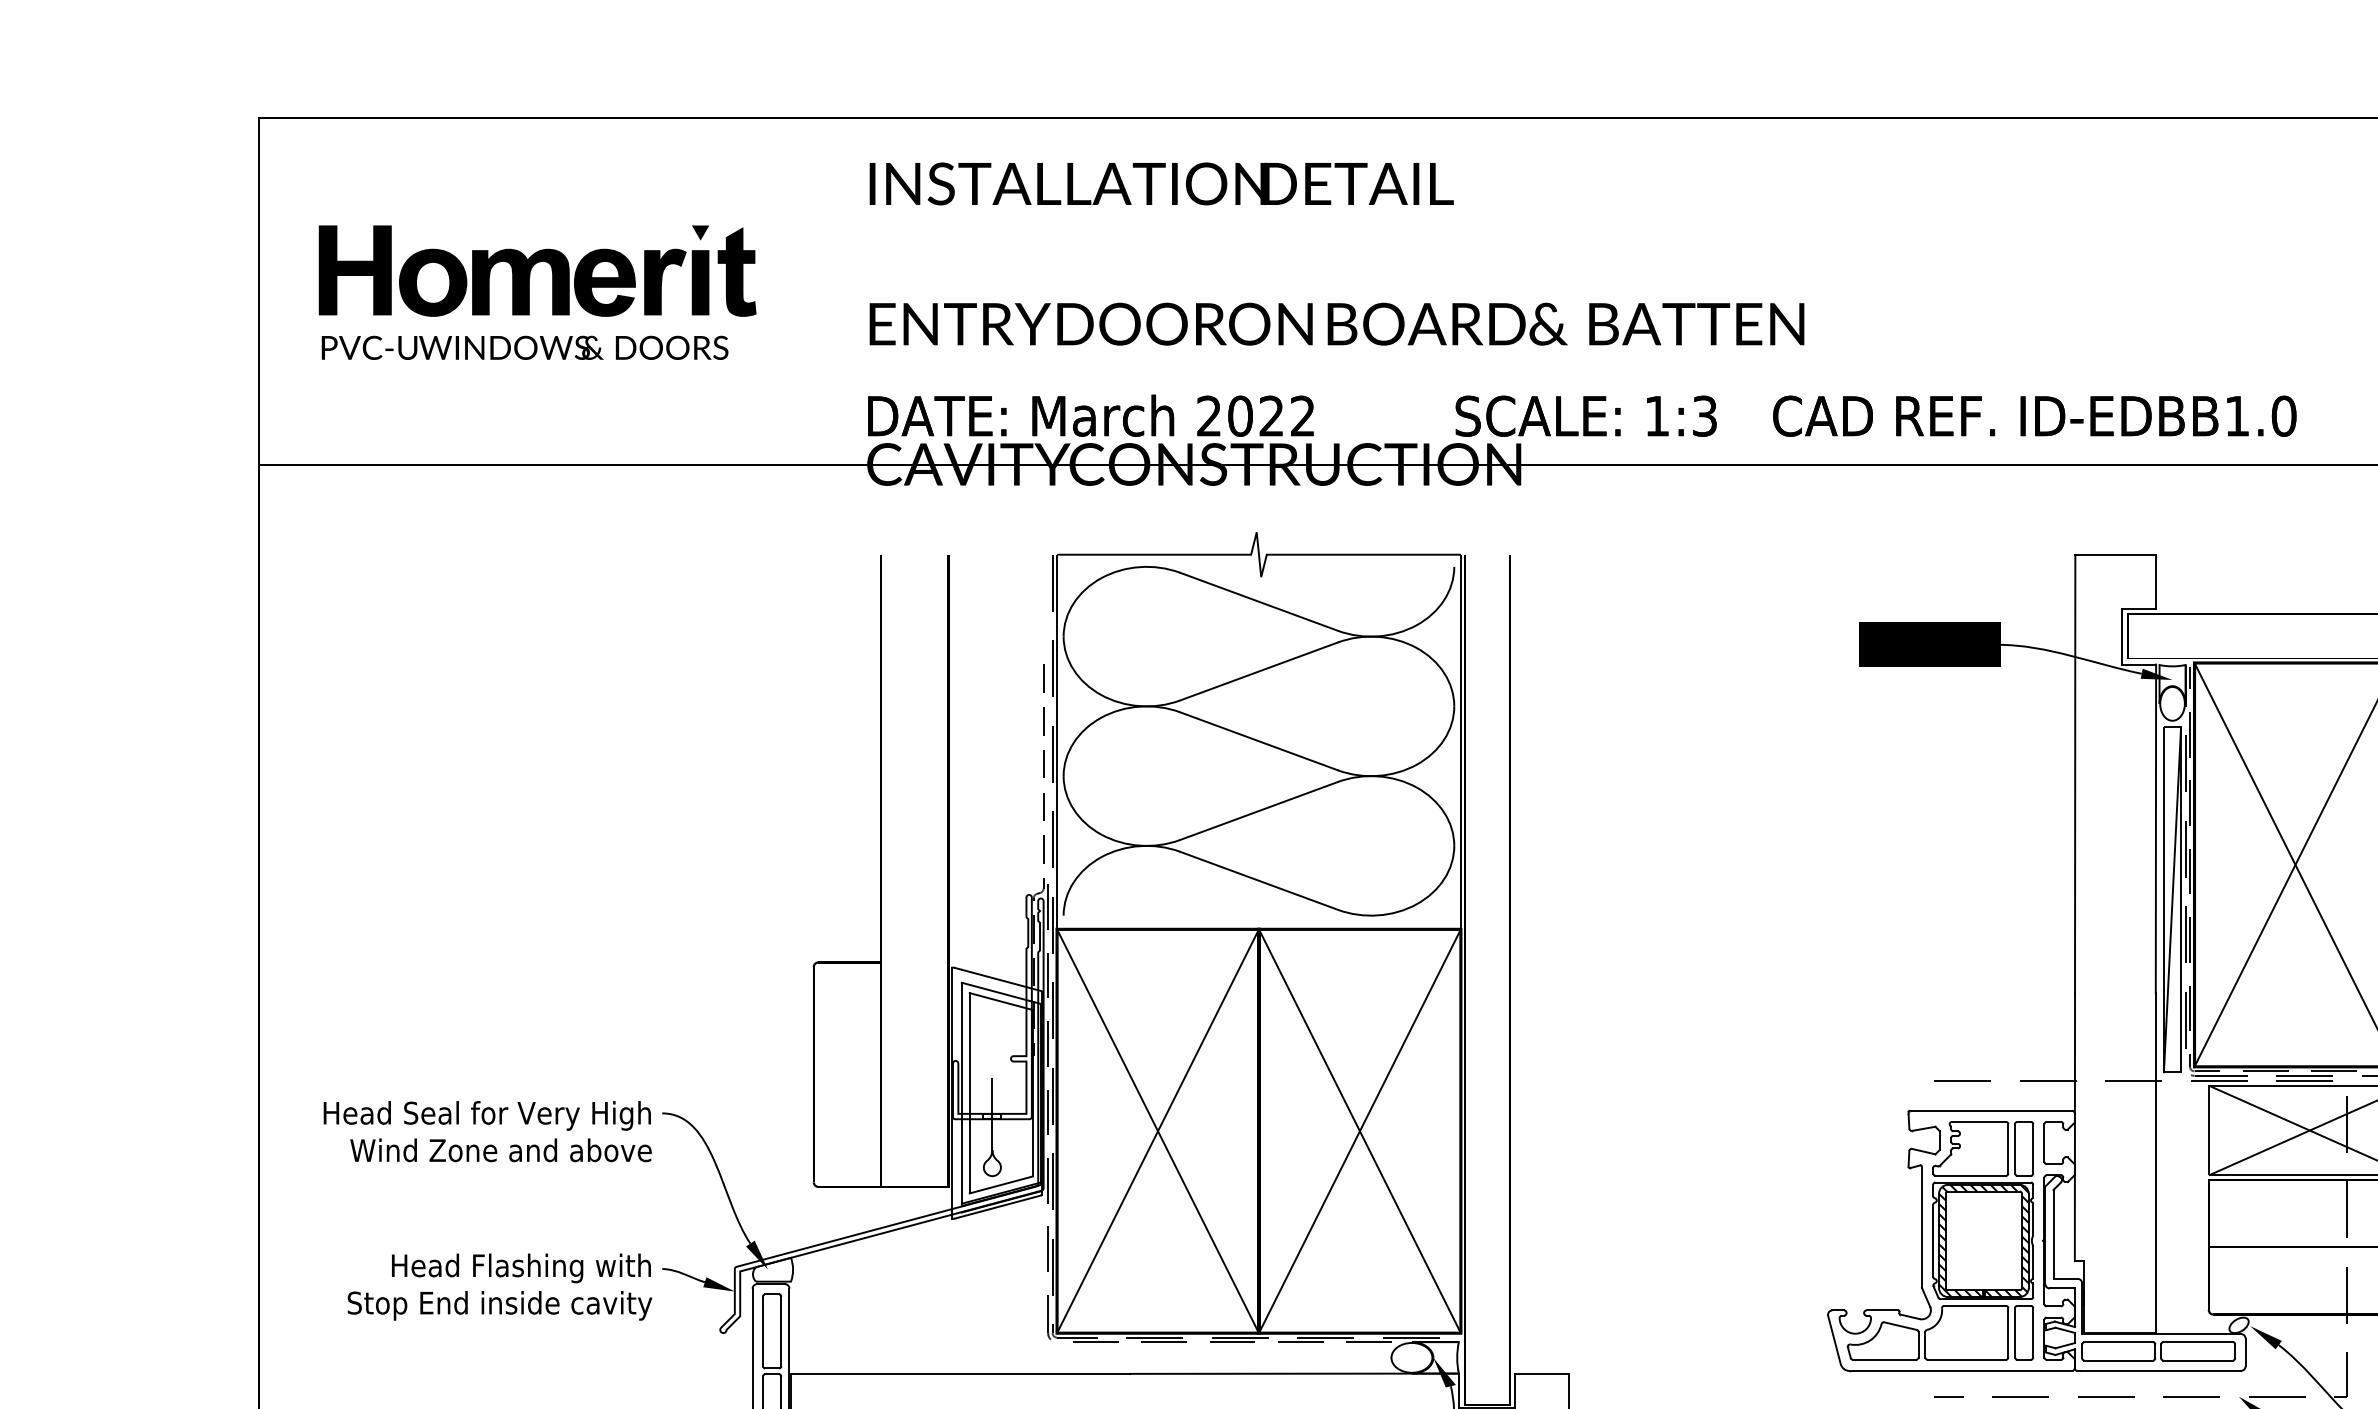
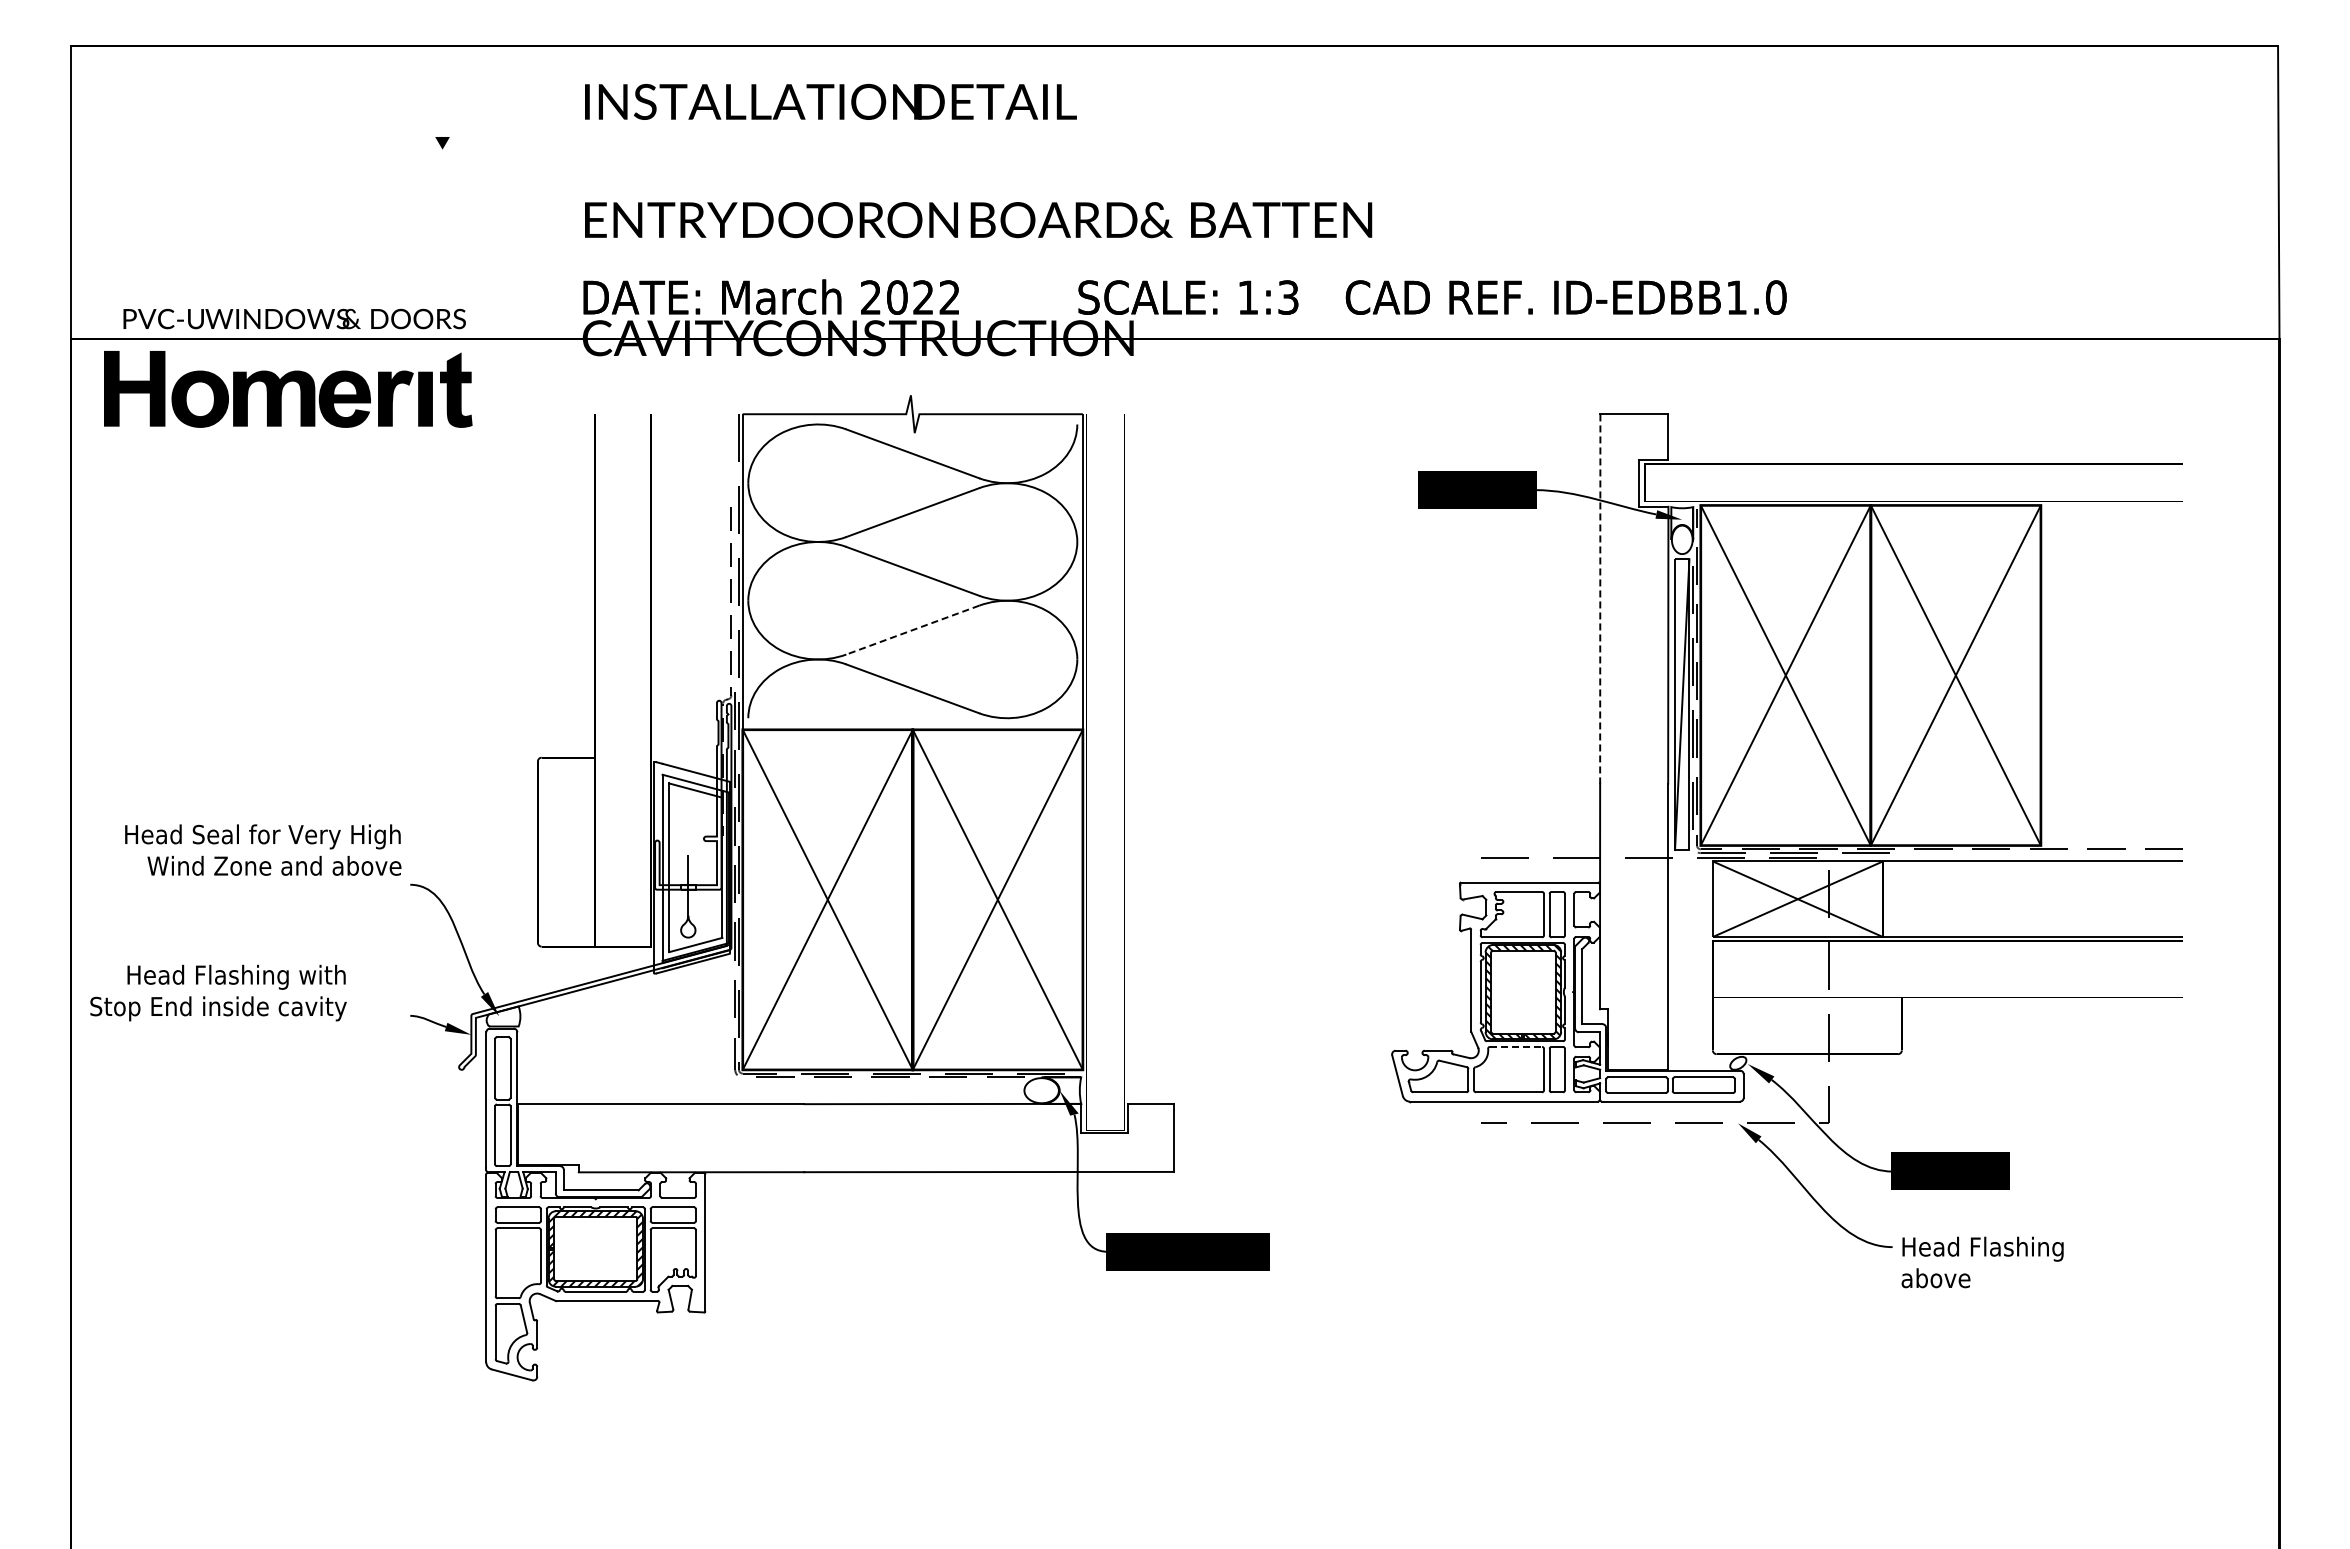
part: (537, 271) -> (288, 389), moved
text: (524, 347) -> (294, 318), moved
line: (2075, 774) -> (1600, 599), solid -> dashed
line: (1258, 811) -> (912, 630), solid -> dashed
text: (488, 1130) -> (263, 849), moved
text: (499, 1286) -> (218, 992), moved
line: (1975, 1305) -> (1516, 1046), solid -> dashed

